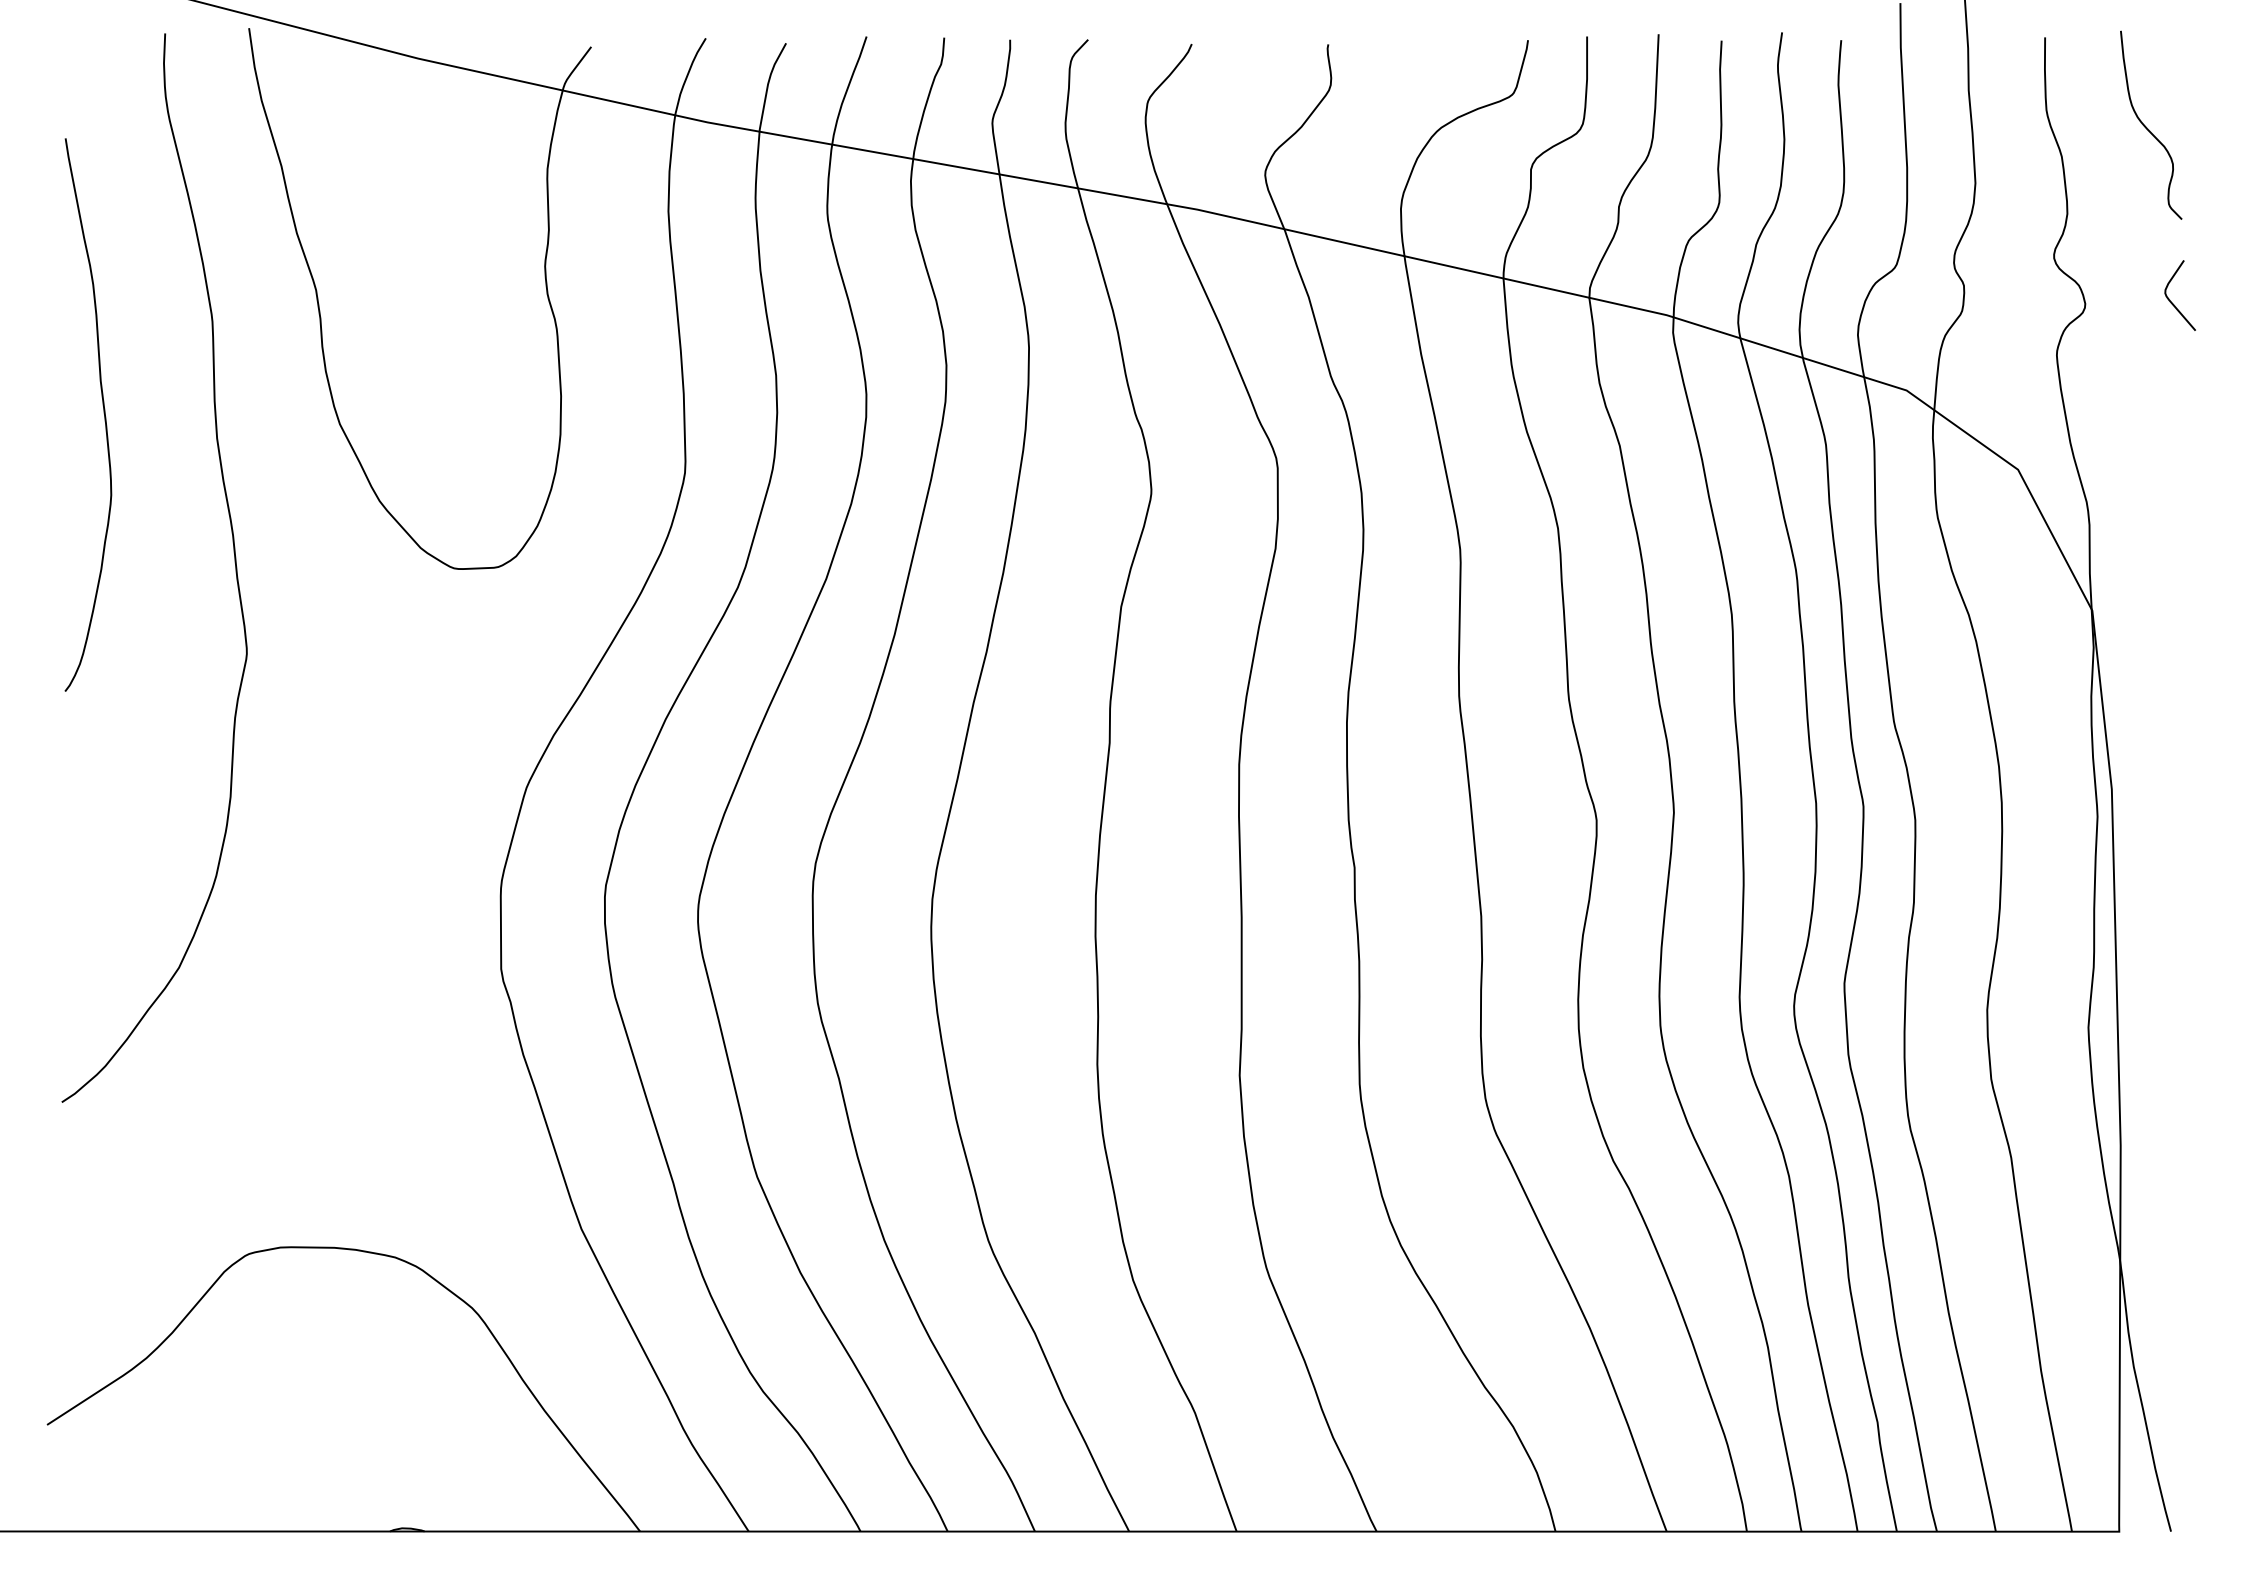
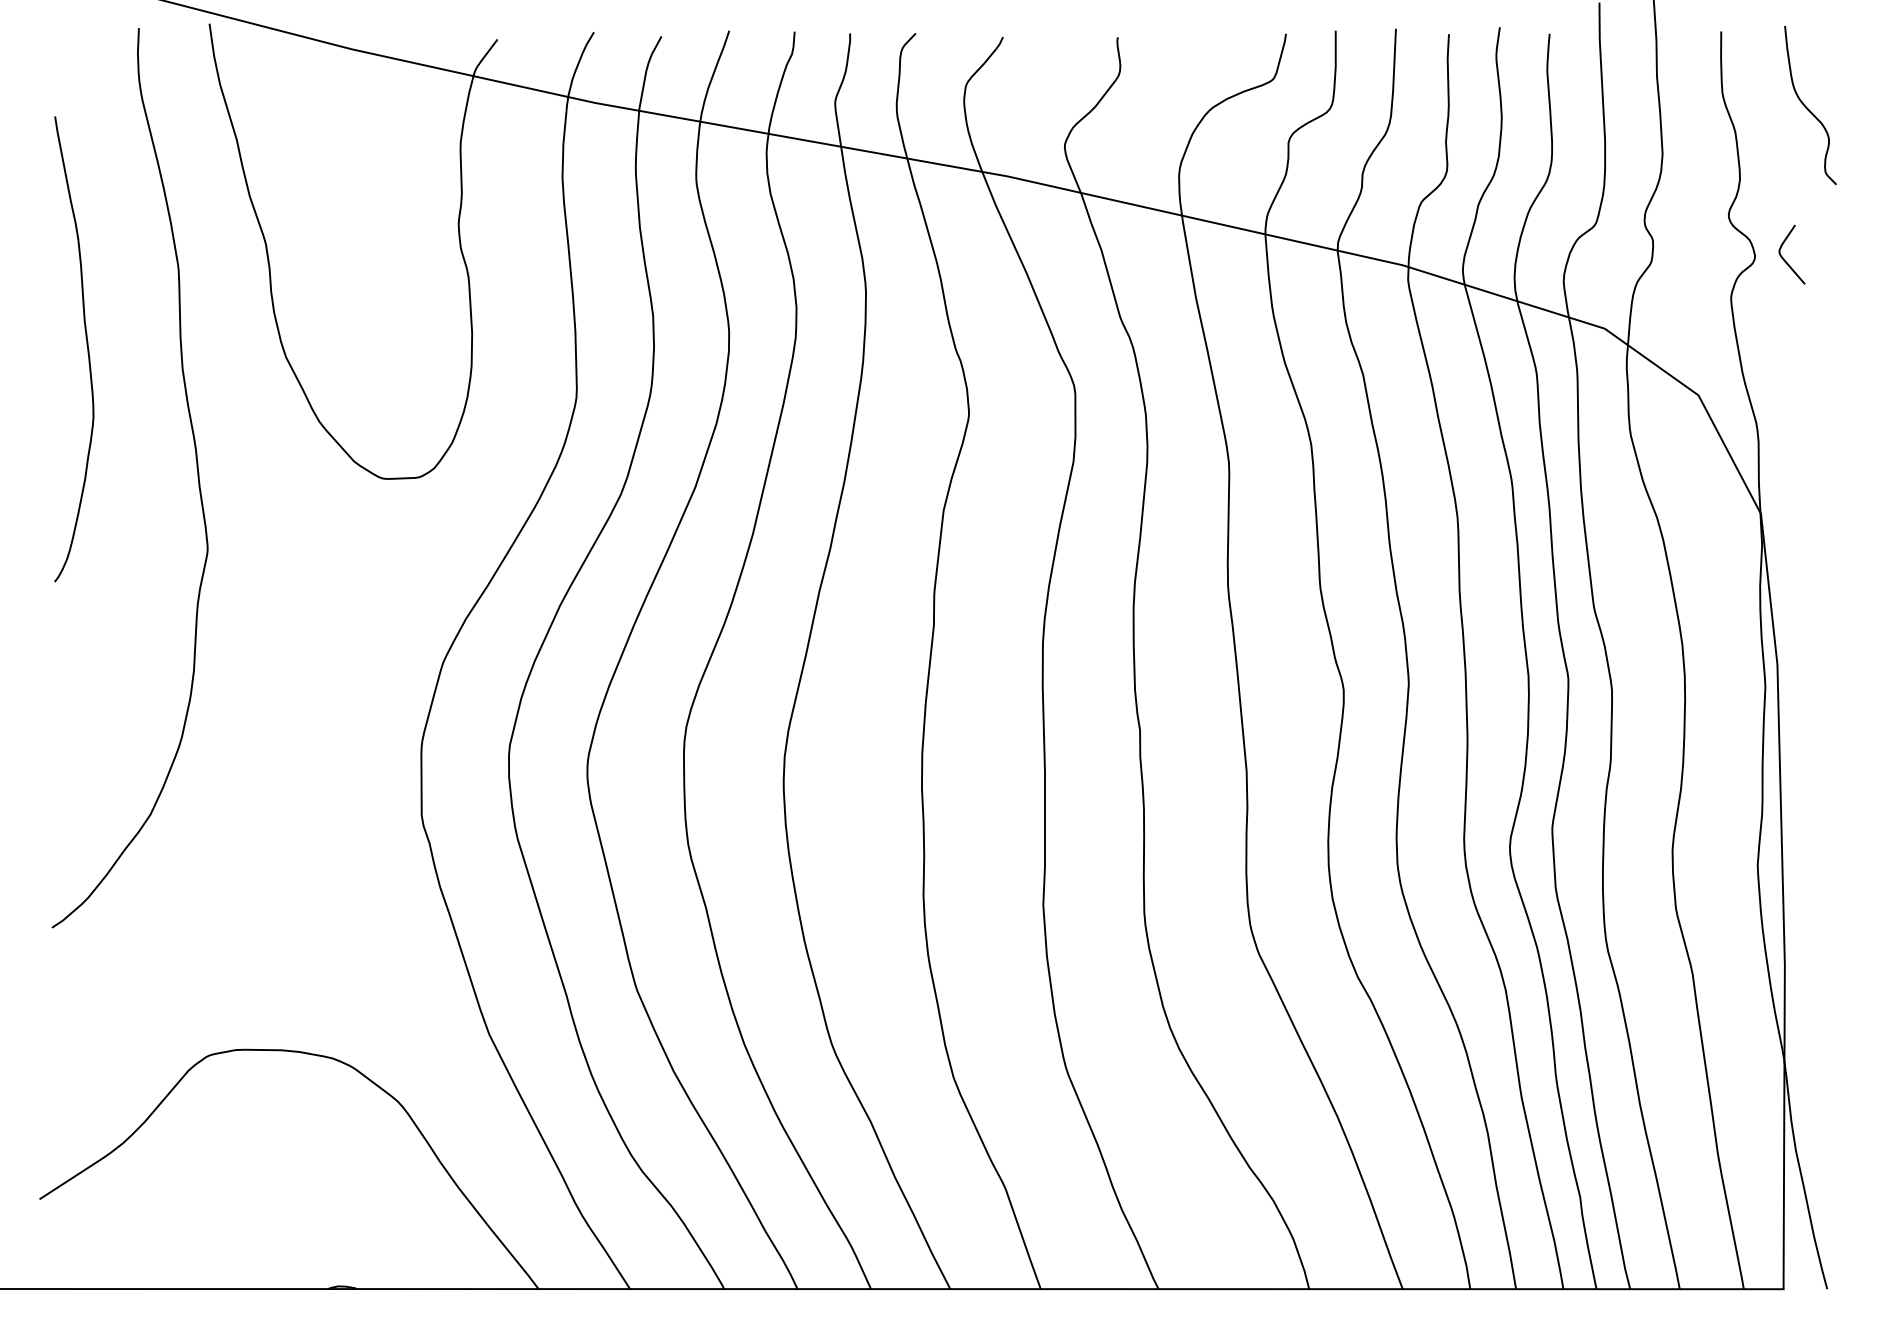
curve: (2172, 302) -> (1785, 260), moved

